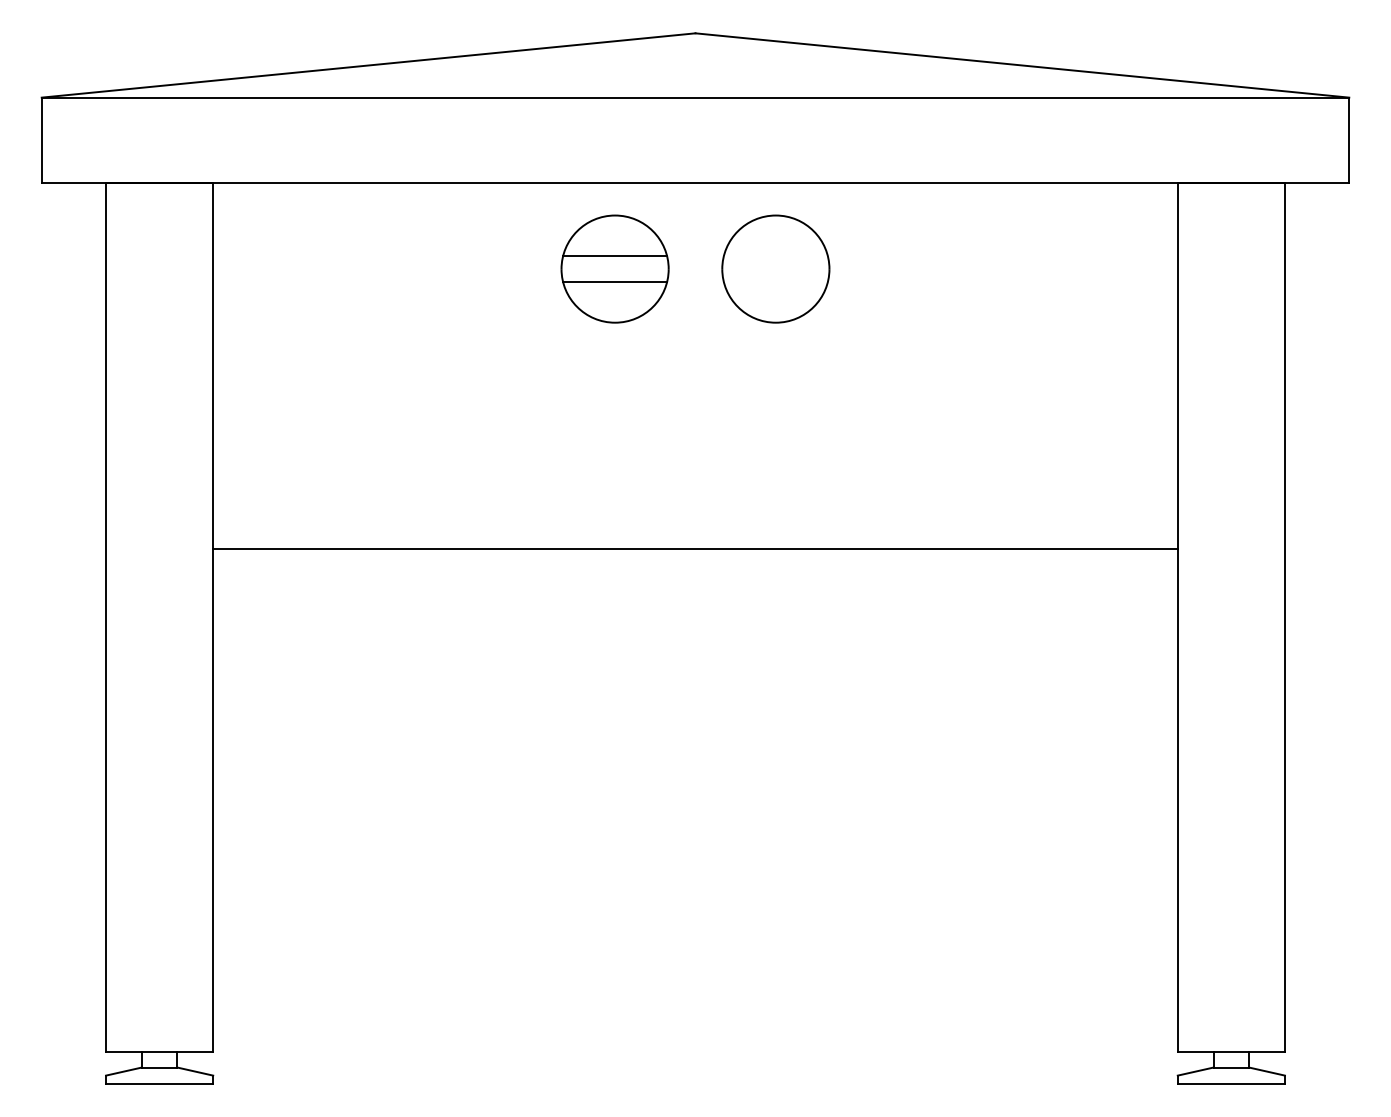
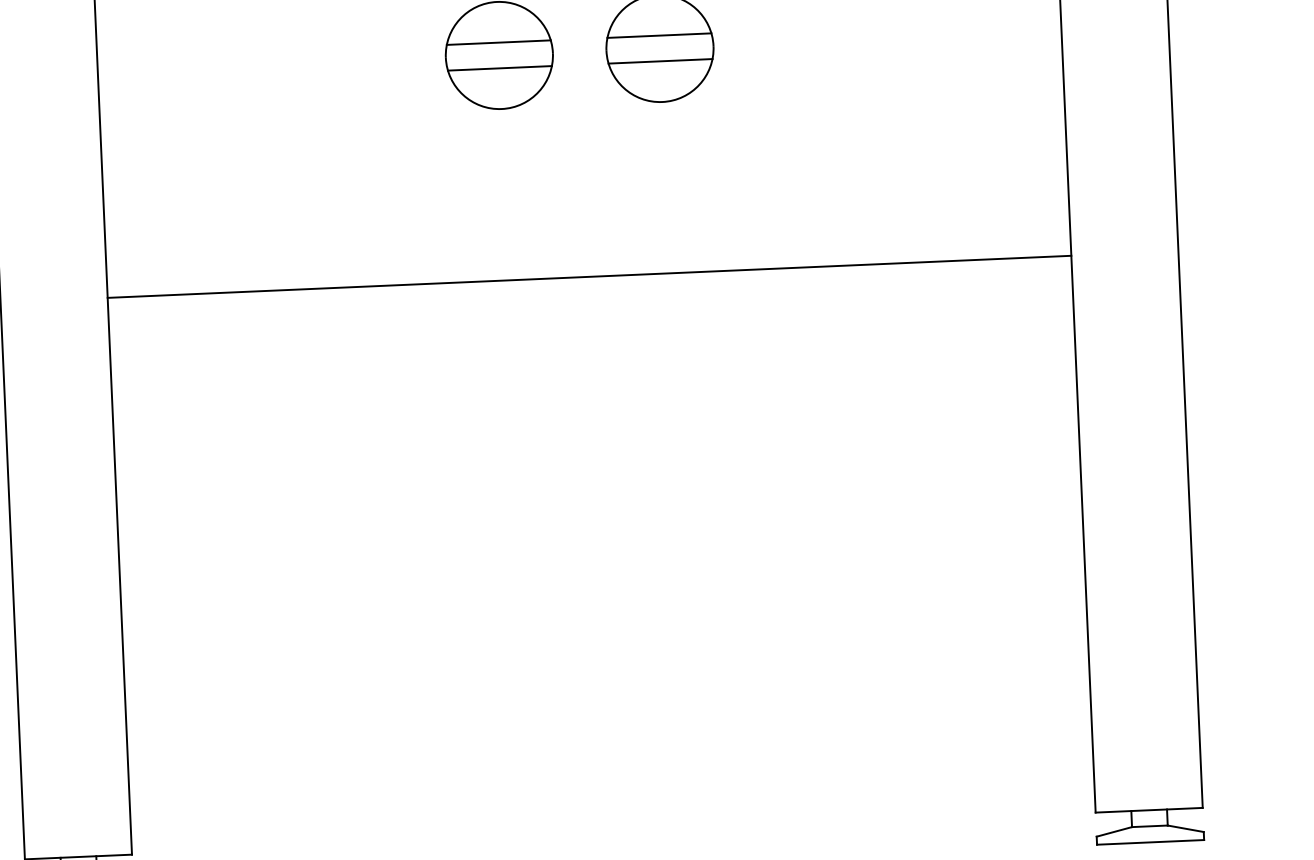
line: (775, 256) -> (659, 35), added
line: (775, 281) -> (660, 60), added
line: (695, 549) -> (589, 277), moved

